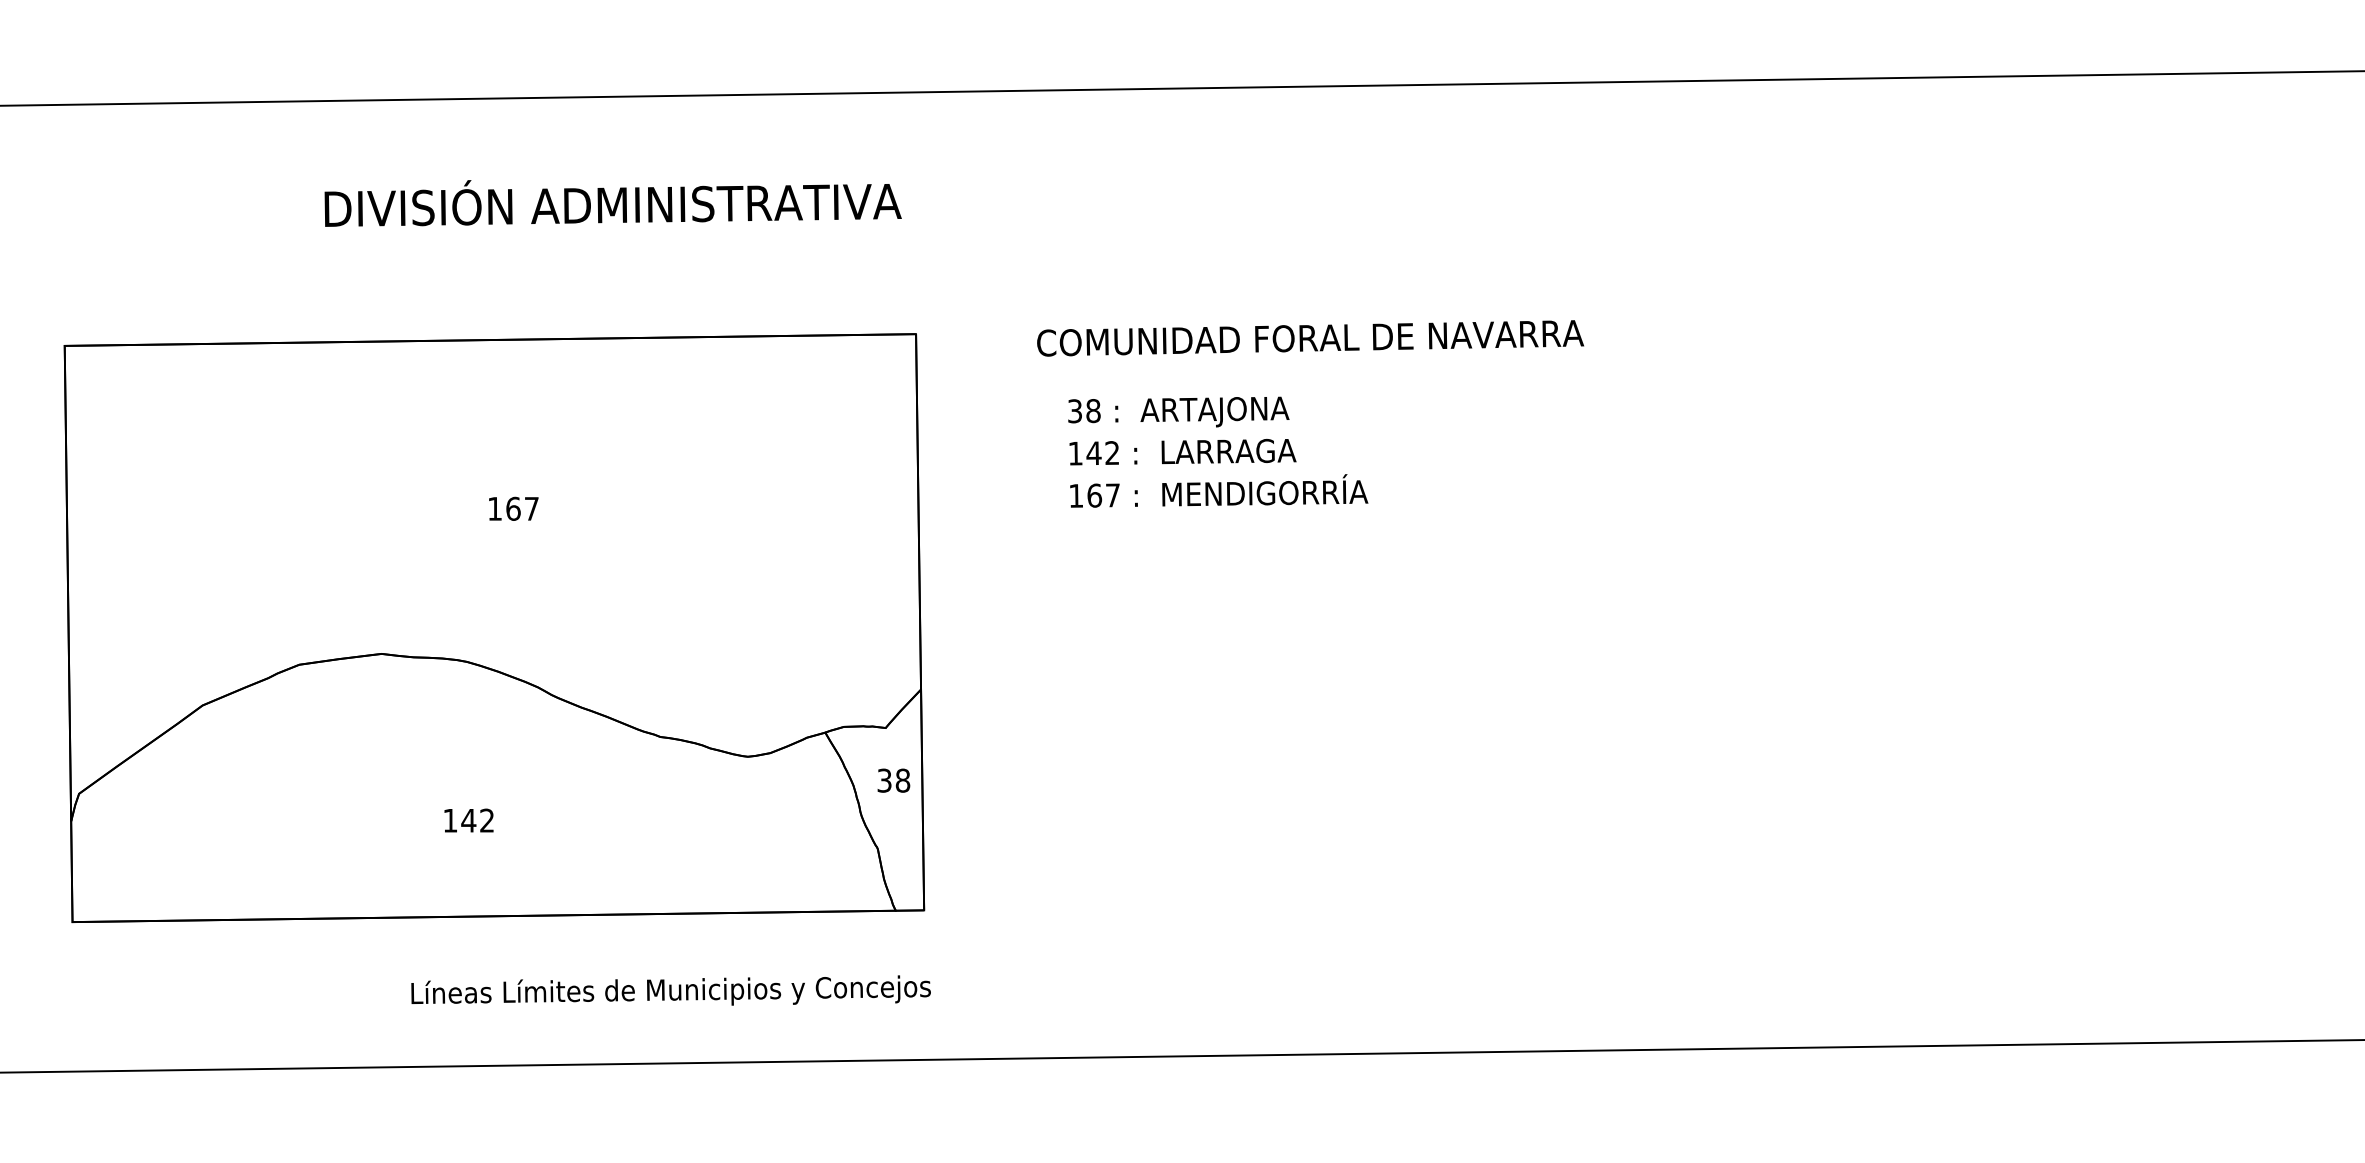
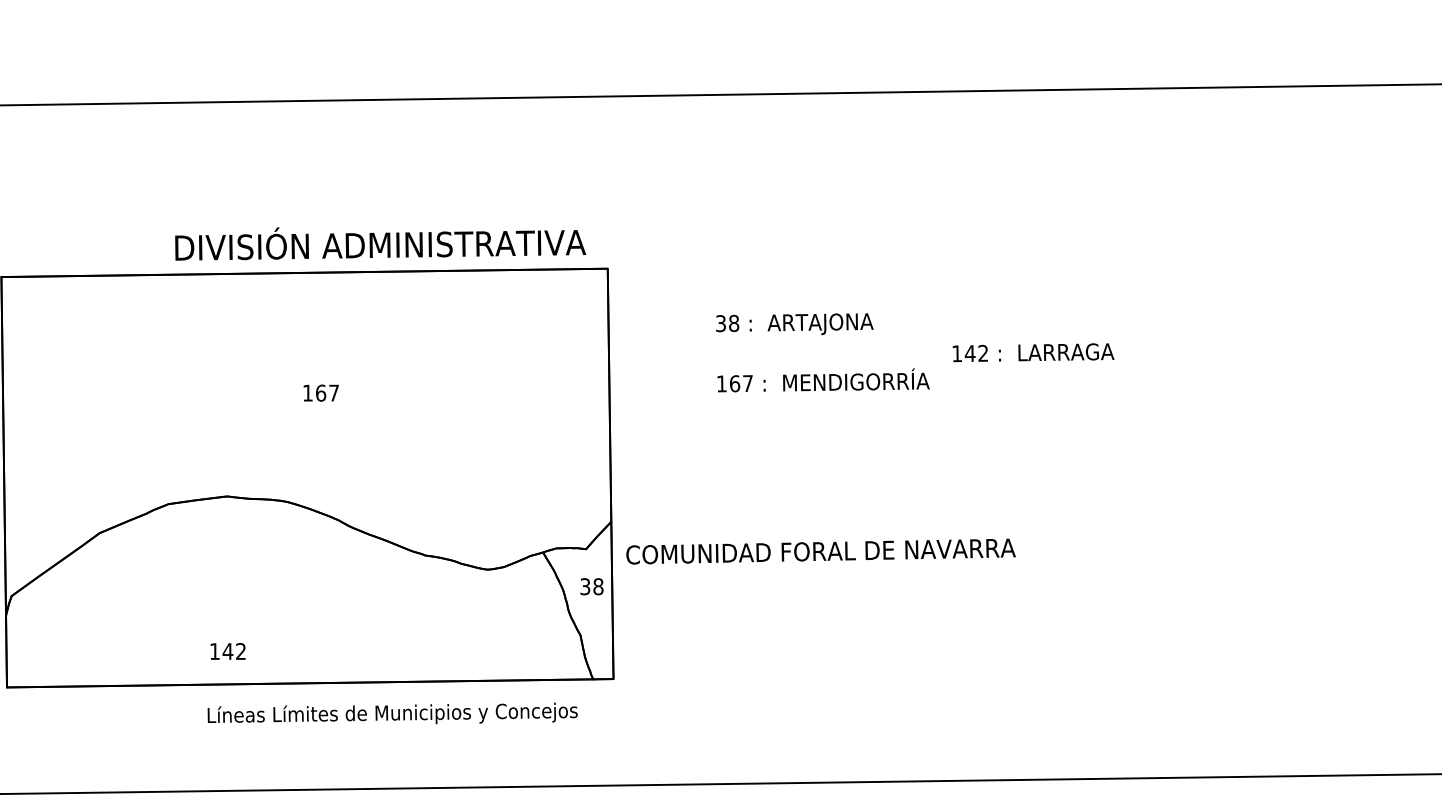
text: (612, 203) -> (380, 244), moved
text: (1310, 338) -> (821, 551), moved
text: (1182, 452) -> (1033, 352), moved
text: (468, 820) -> (227, 651), moved
text: (670, 990) -> (392, 713), moved

